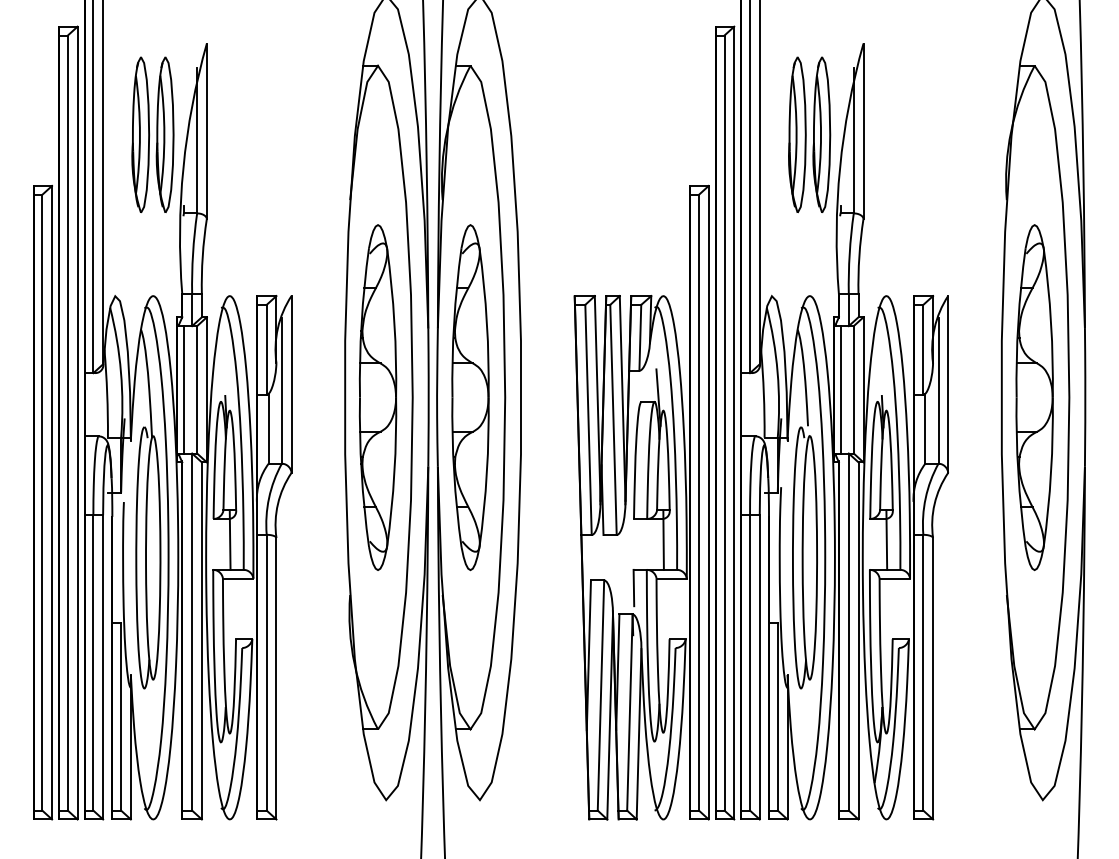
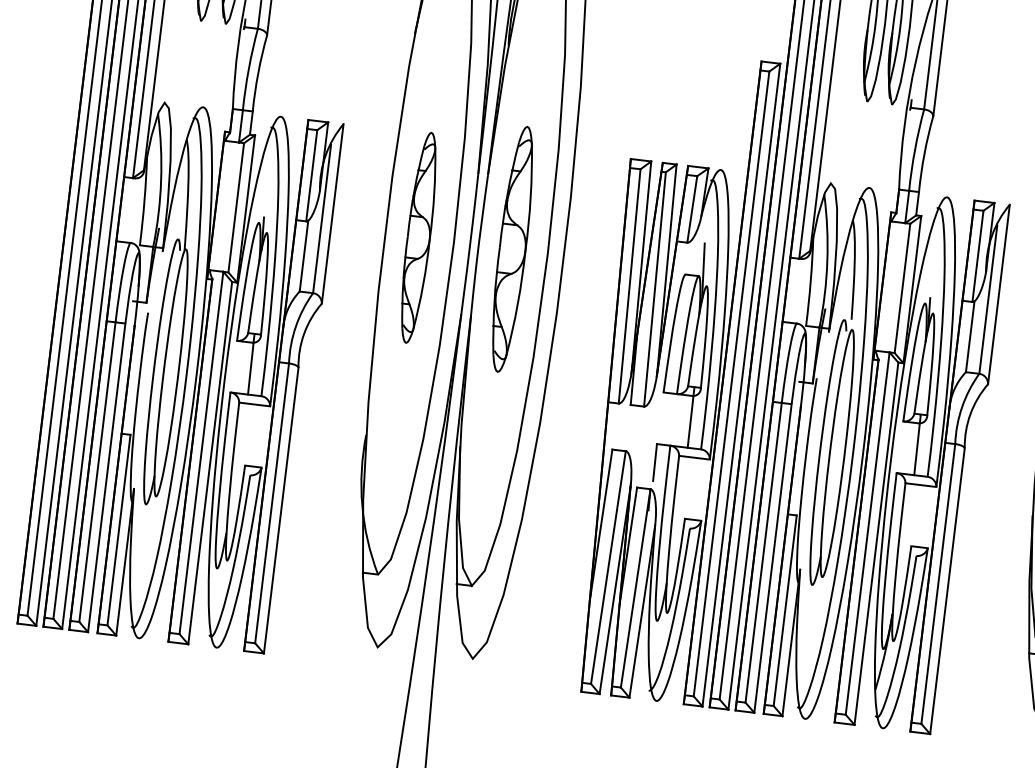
line: (183, 389) -> (222, 205), removed
line: (840, 389) -> (889, 286), removed
part: (377, 397) -> (418, 237), size x0.6
part: (470, 397) -> (512, 249), size x0.7

